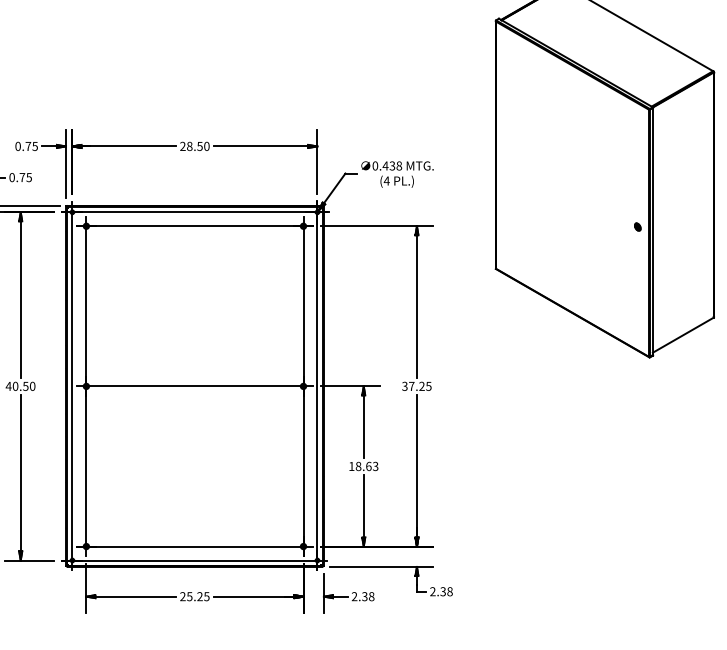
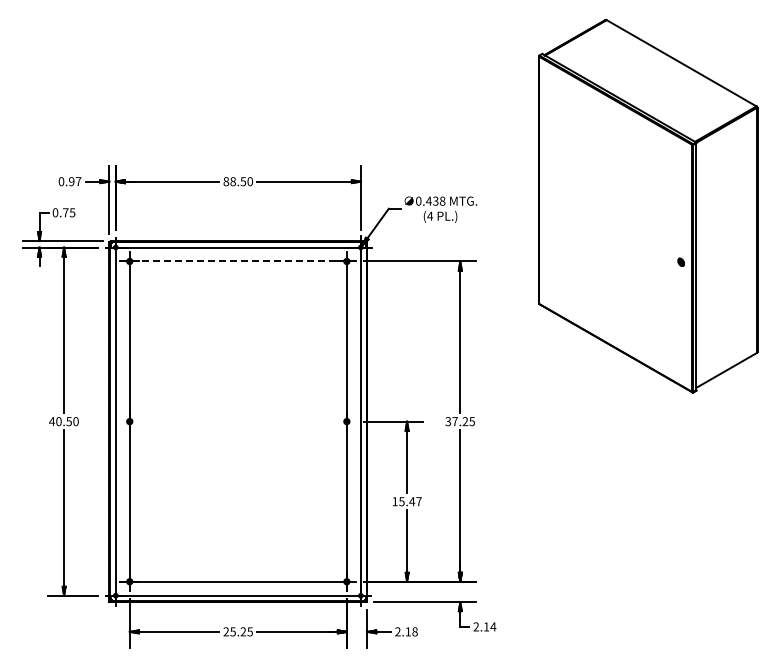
text: (32, 146) -> (75, 181), 0.75 -> 0.97
text: (183, 146) -> (226, 181), 28.50 -> 88.50
line: (195, 226) -> (238, 261), solid -> dashed
line: (195, 386) -> (238, 421), removed
text: (367, 466) -> (410, 501), 18.63 -> 15.47
text: (446, 591) -> (489, 626), 2.38 -> 2.14
text: (364, 596) -> (407, 631), 2.38 -> 2.18

